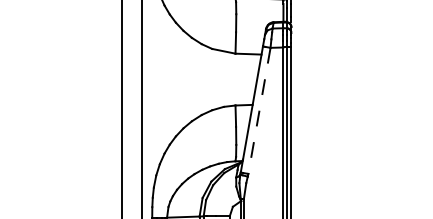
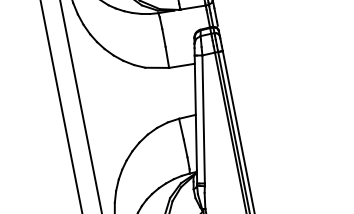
line: (259, 111) -> (203, 120), dashed -> solid

